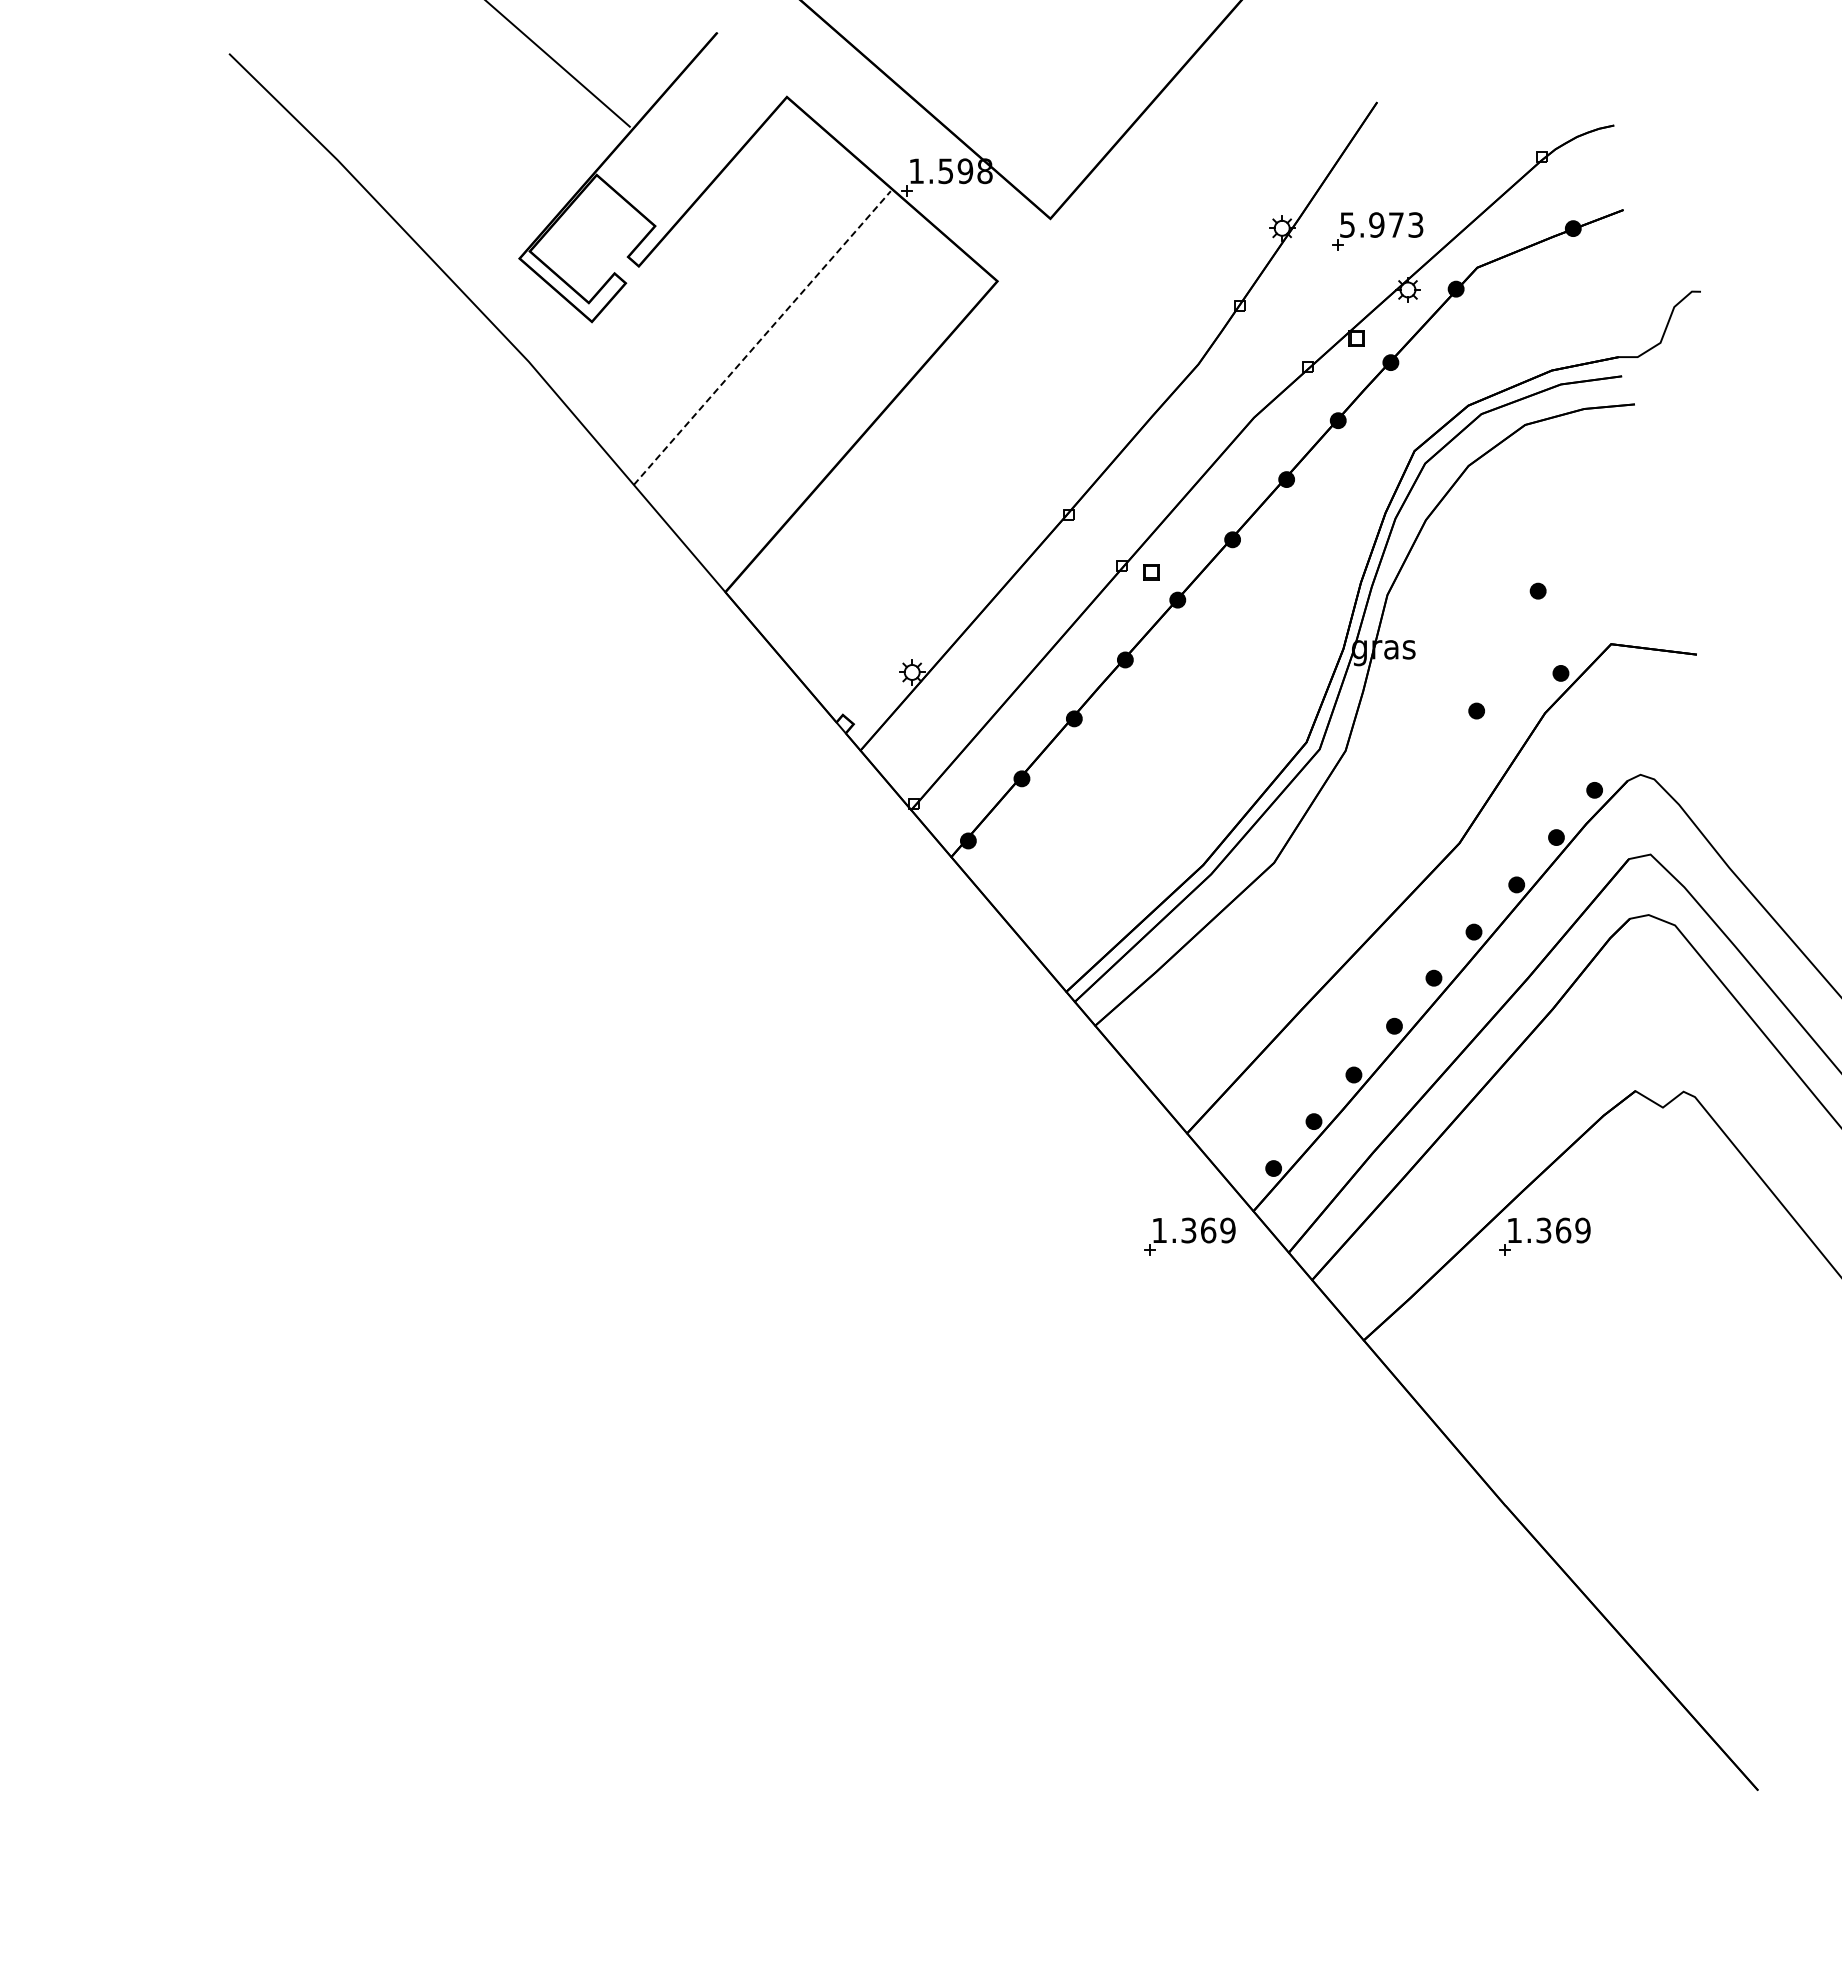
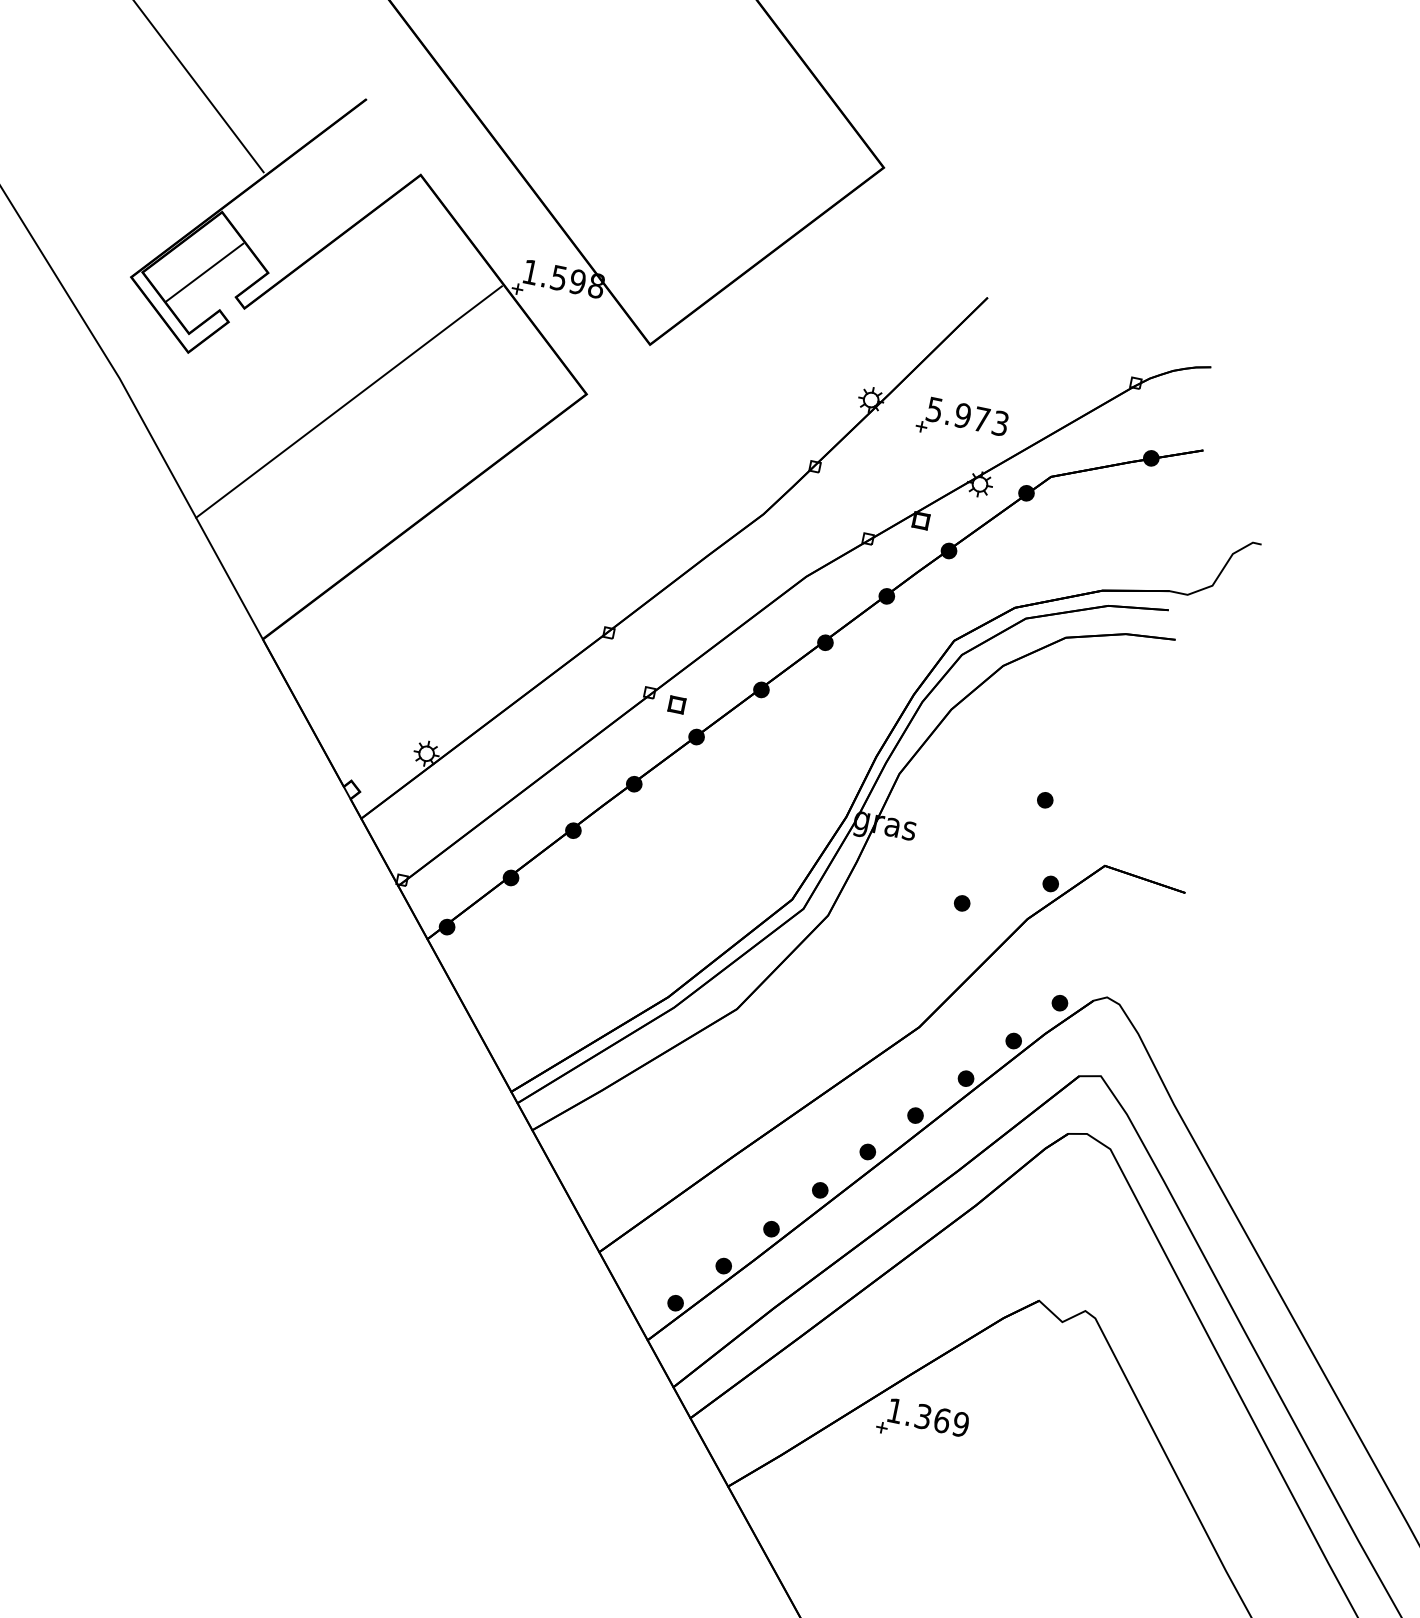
line: (591, 238) -> (204, 272), added
line: (762, 337) -> (349, 401), dashed -> solid
part: (1189, 1236) -> (581, 1351), removed

